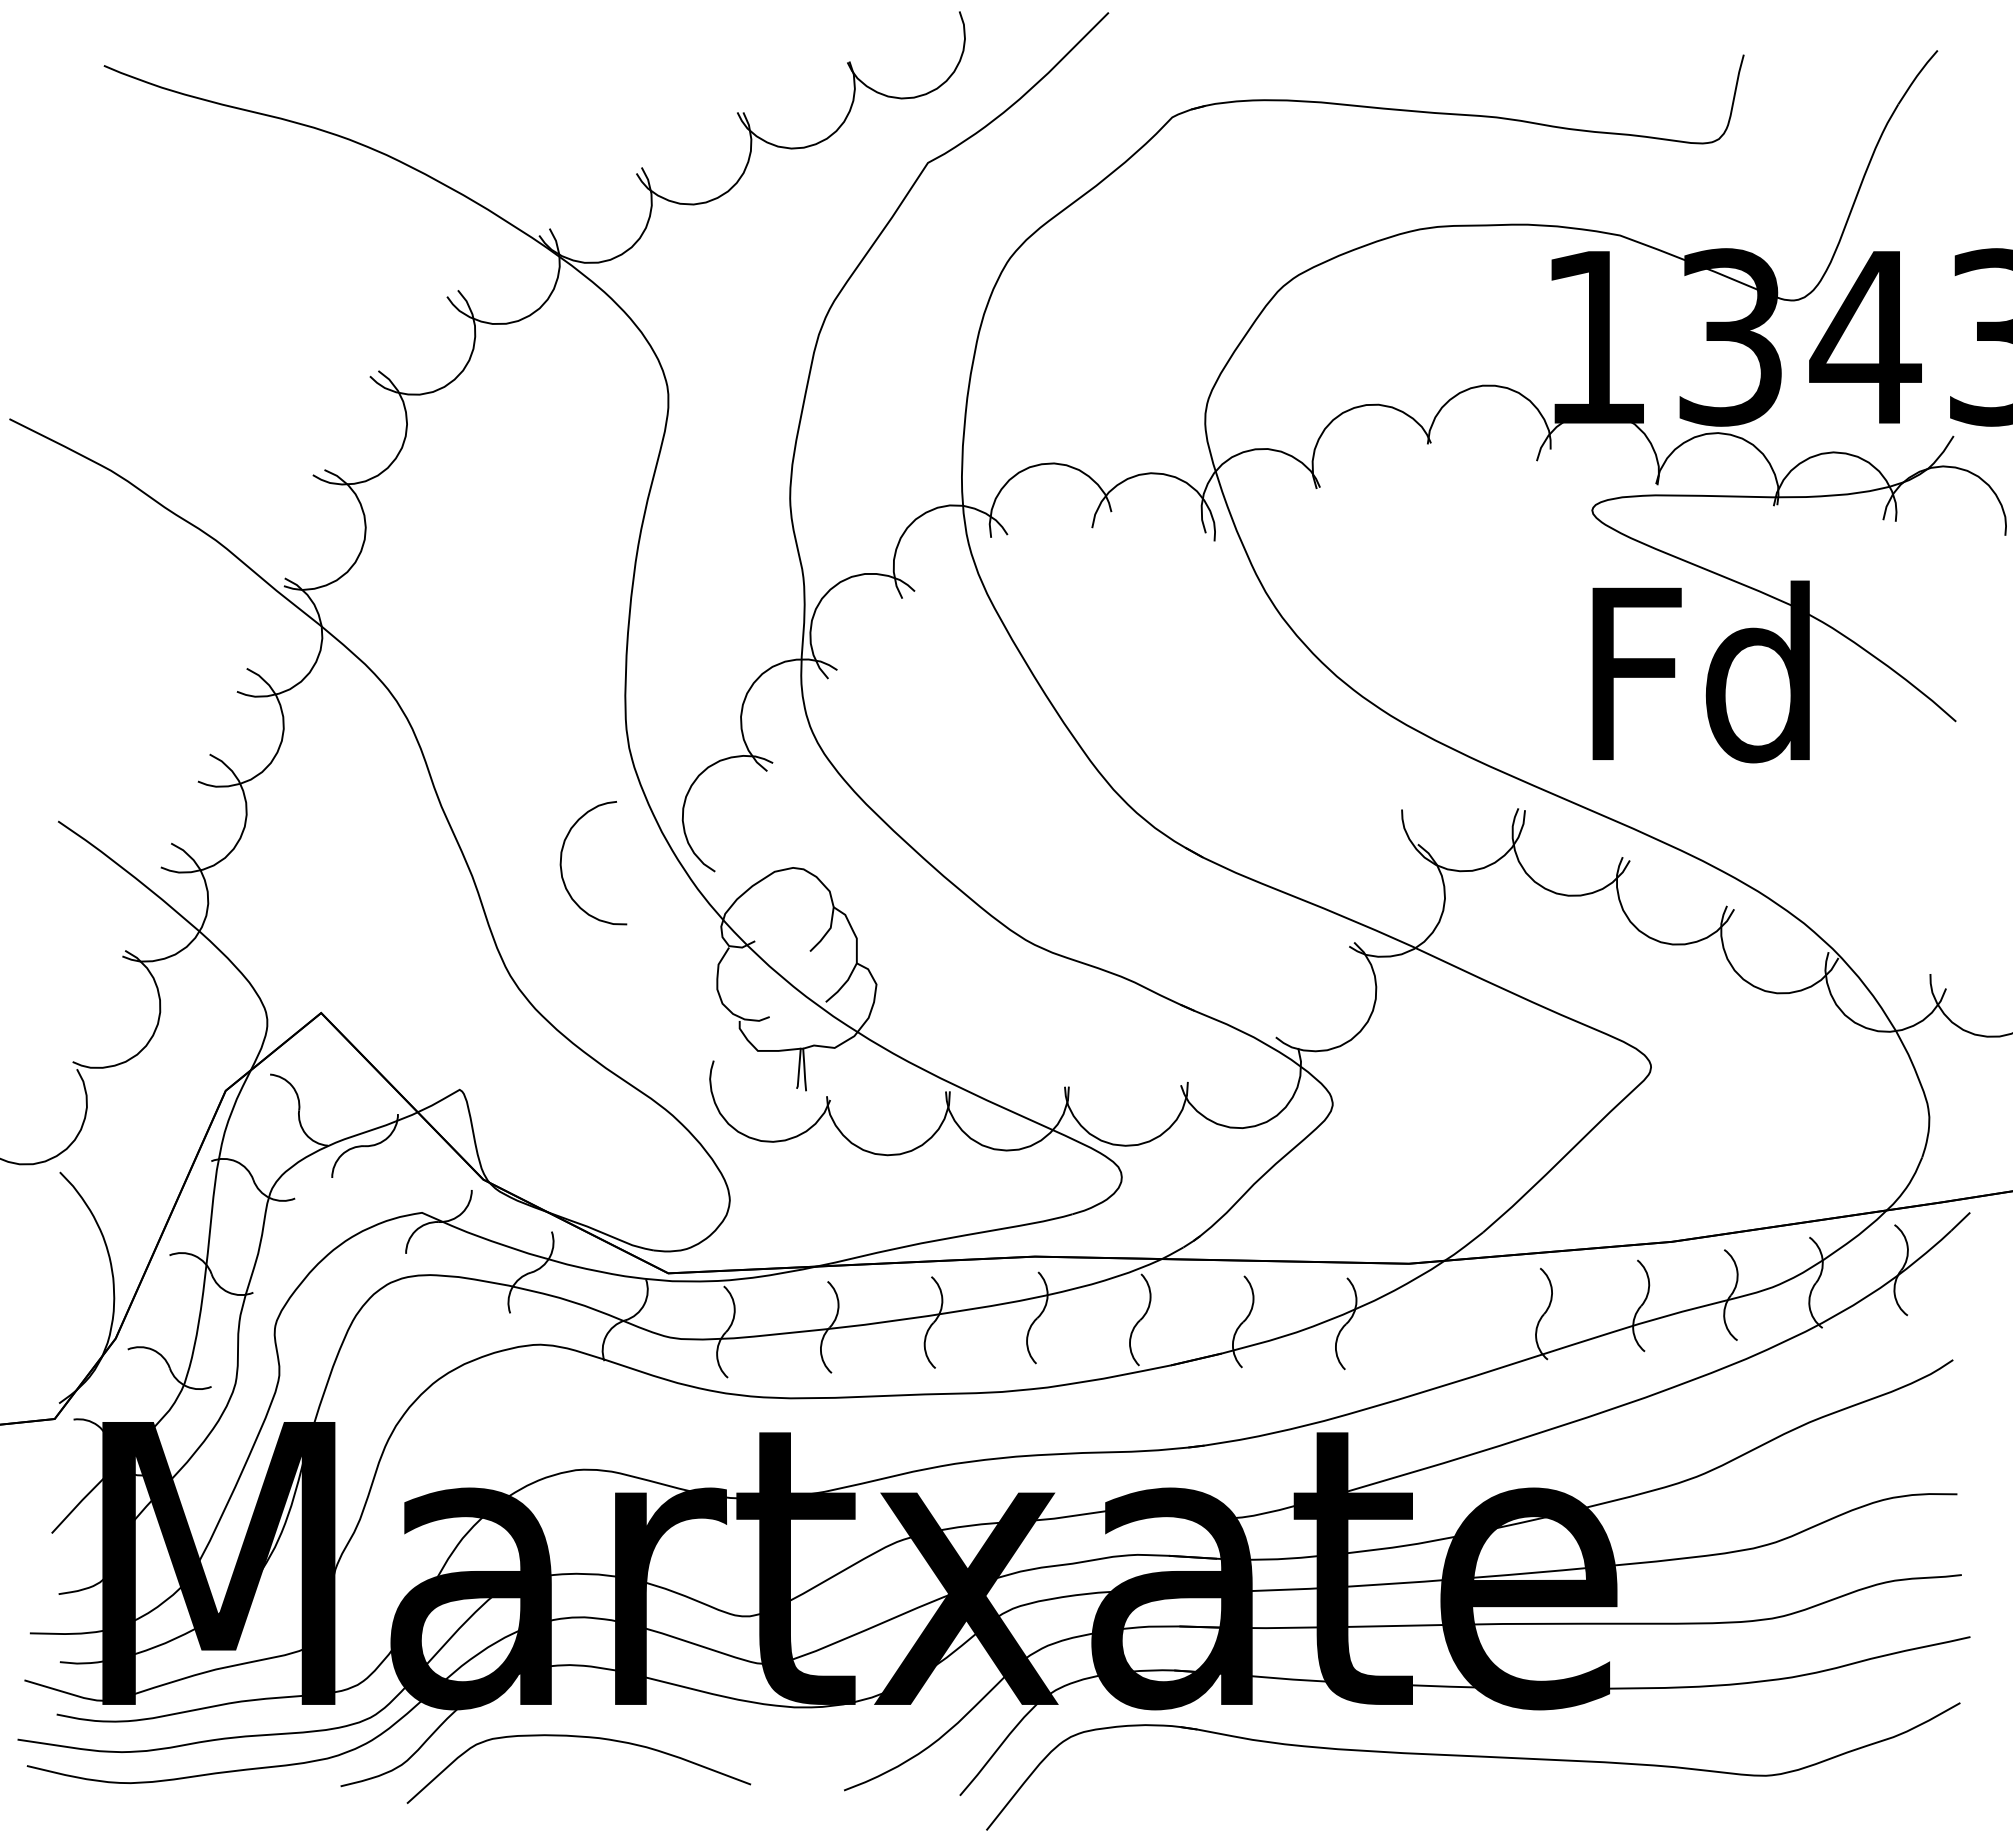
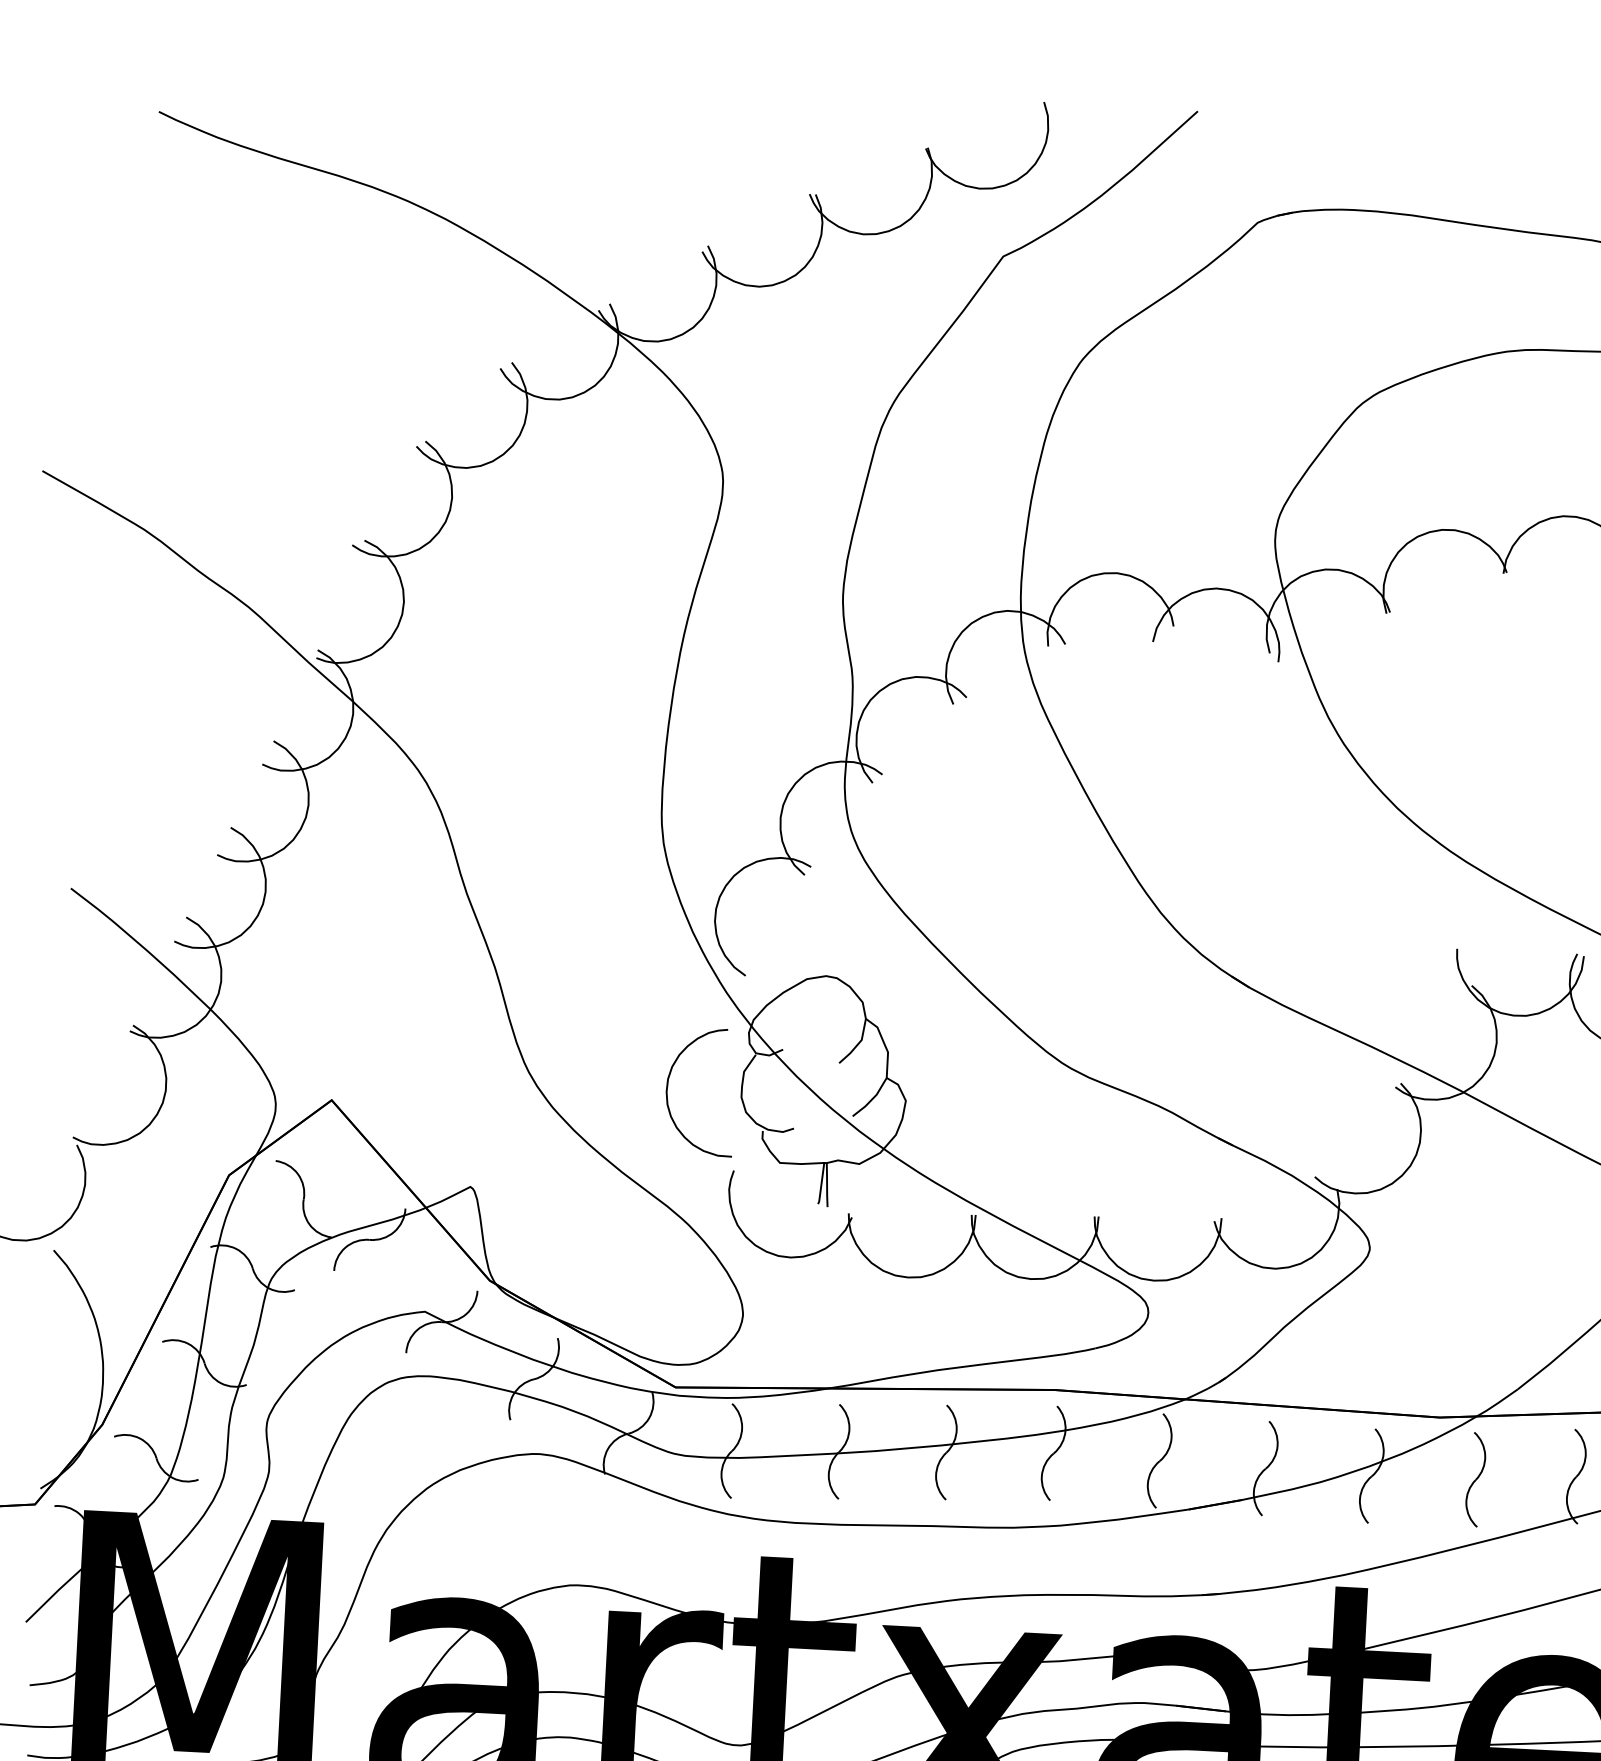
curve: (562, 869) -> (668, 1096), moved
part: (1446, 1322) -> (1475, 1480), added

